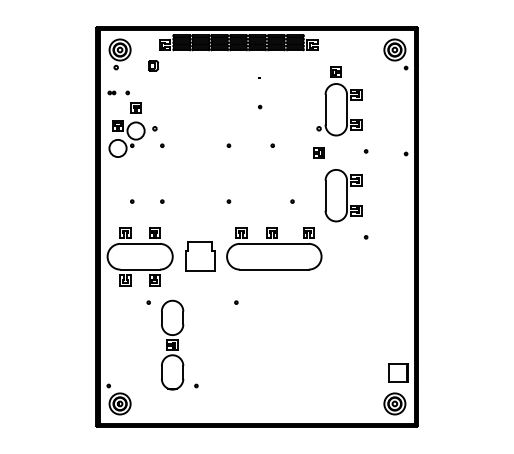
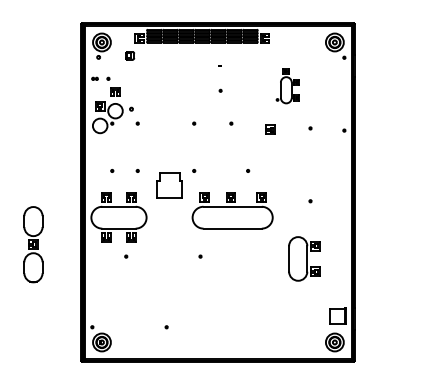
part: (338, 100) -> (287, 85), size x0.6
part: (343, 195) -> (304, 258), moved
part: (199, 256) -> (169, 185), moved
part: (172, 344) -> (33, 244), moved

